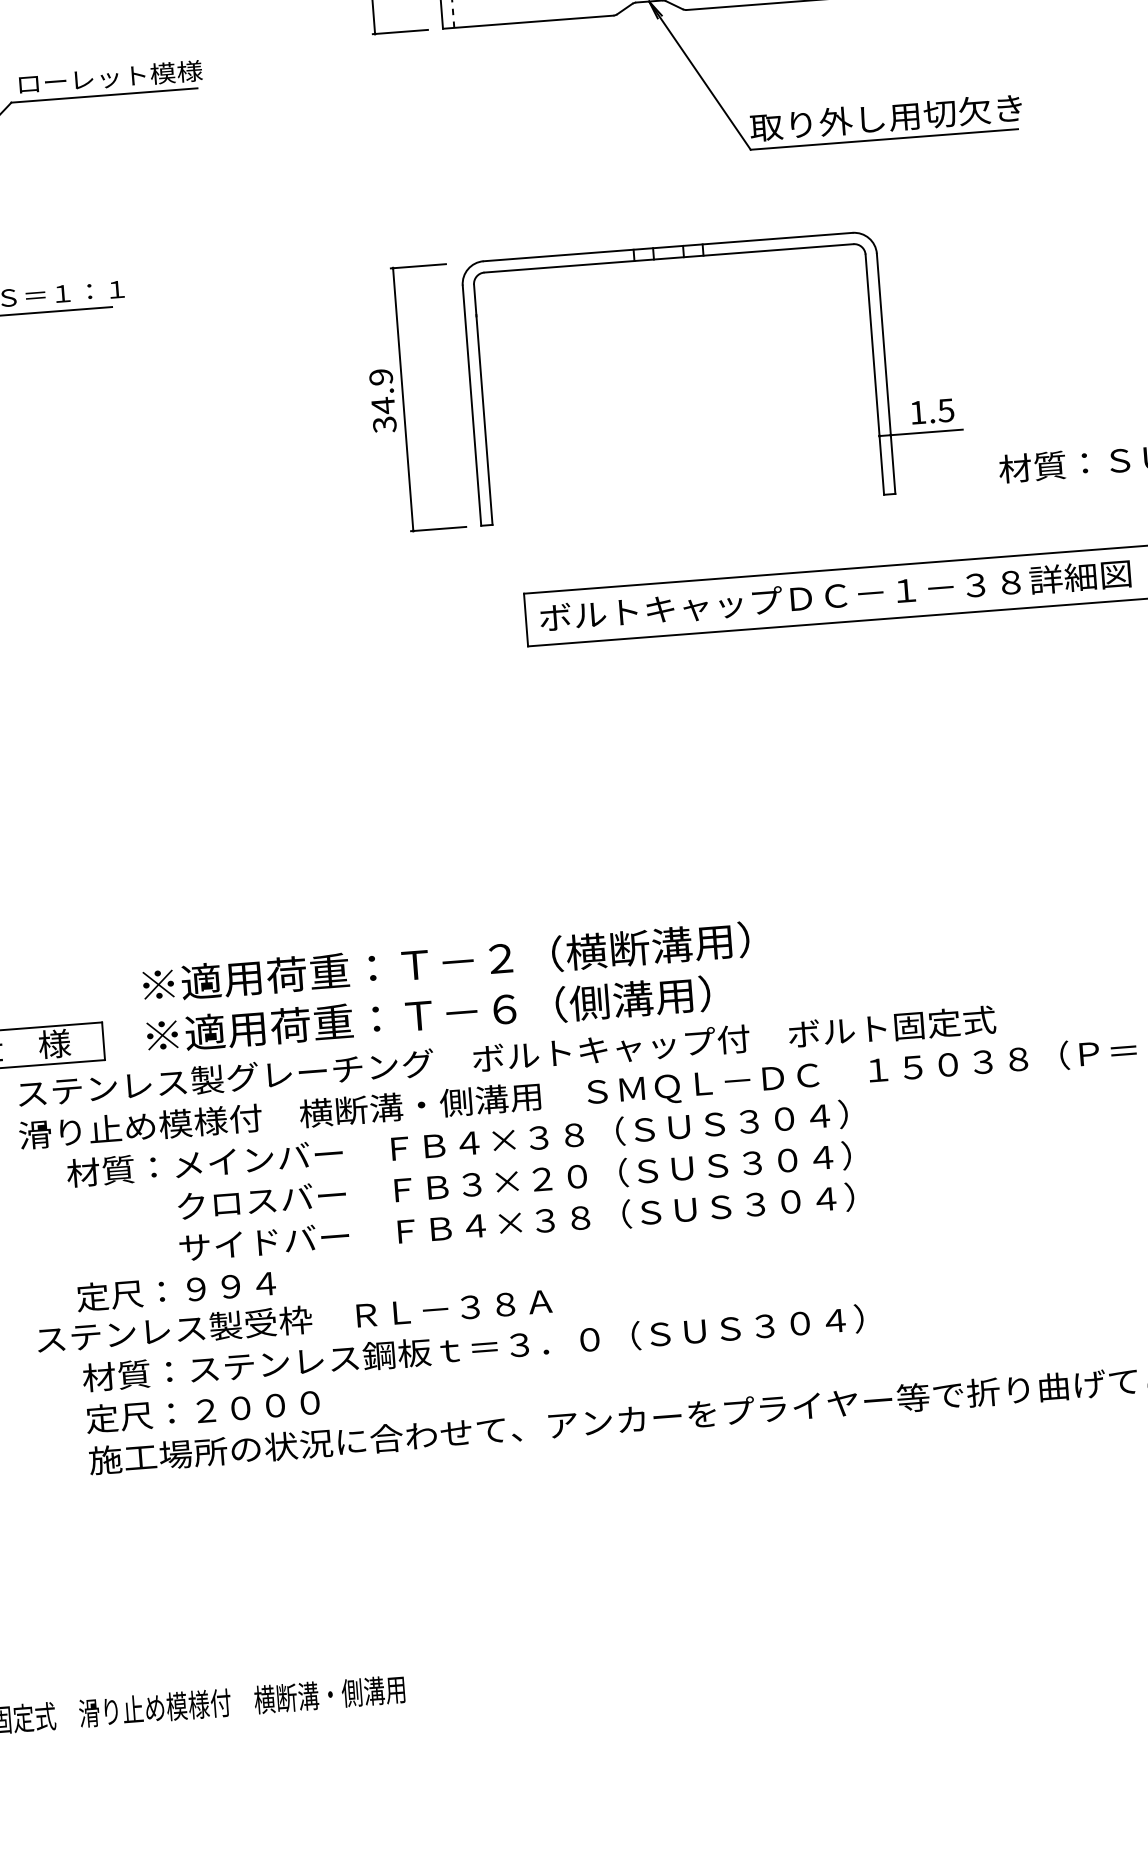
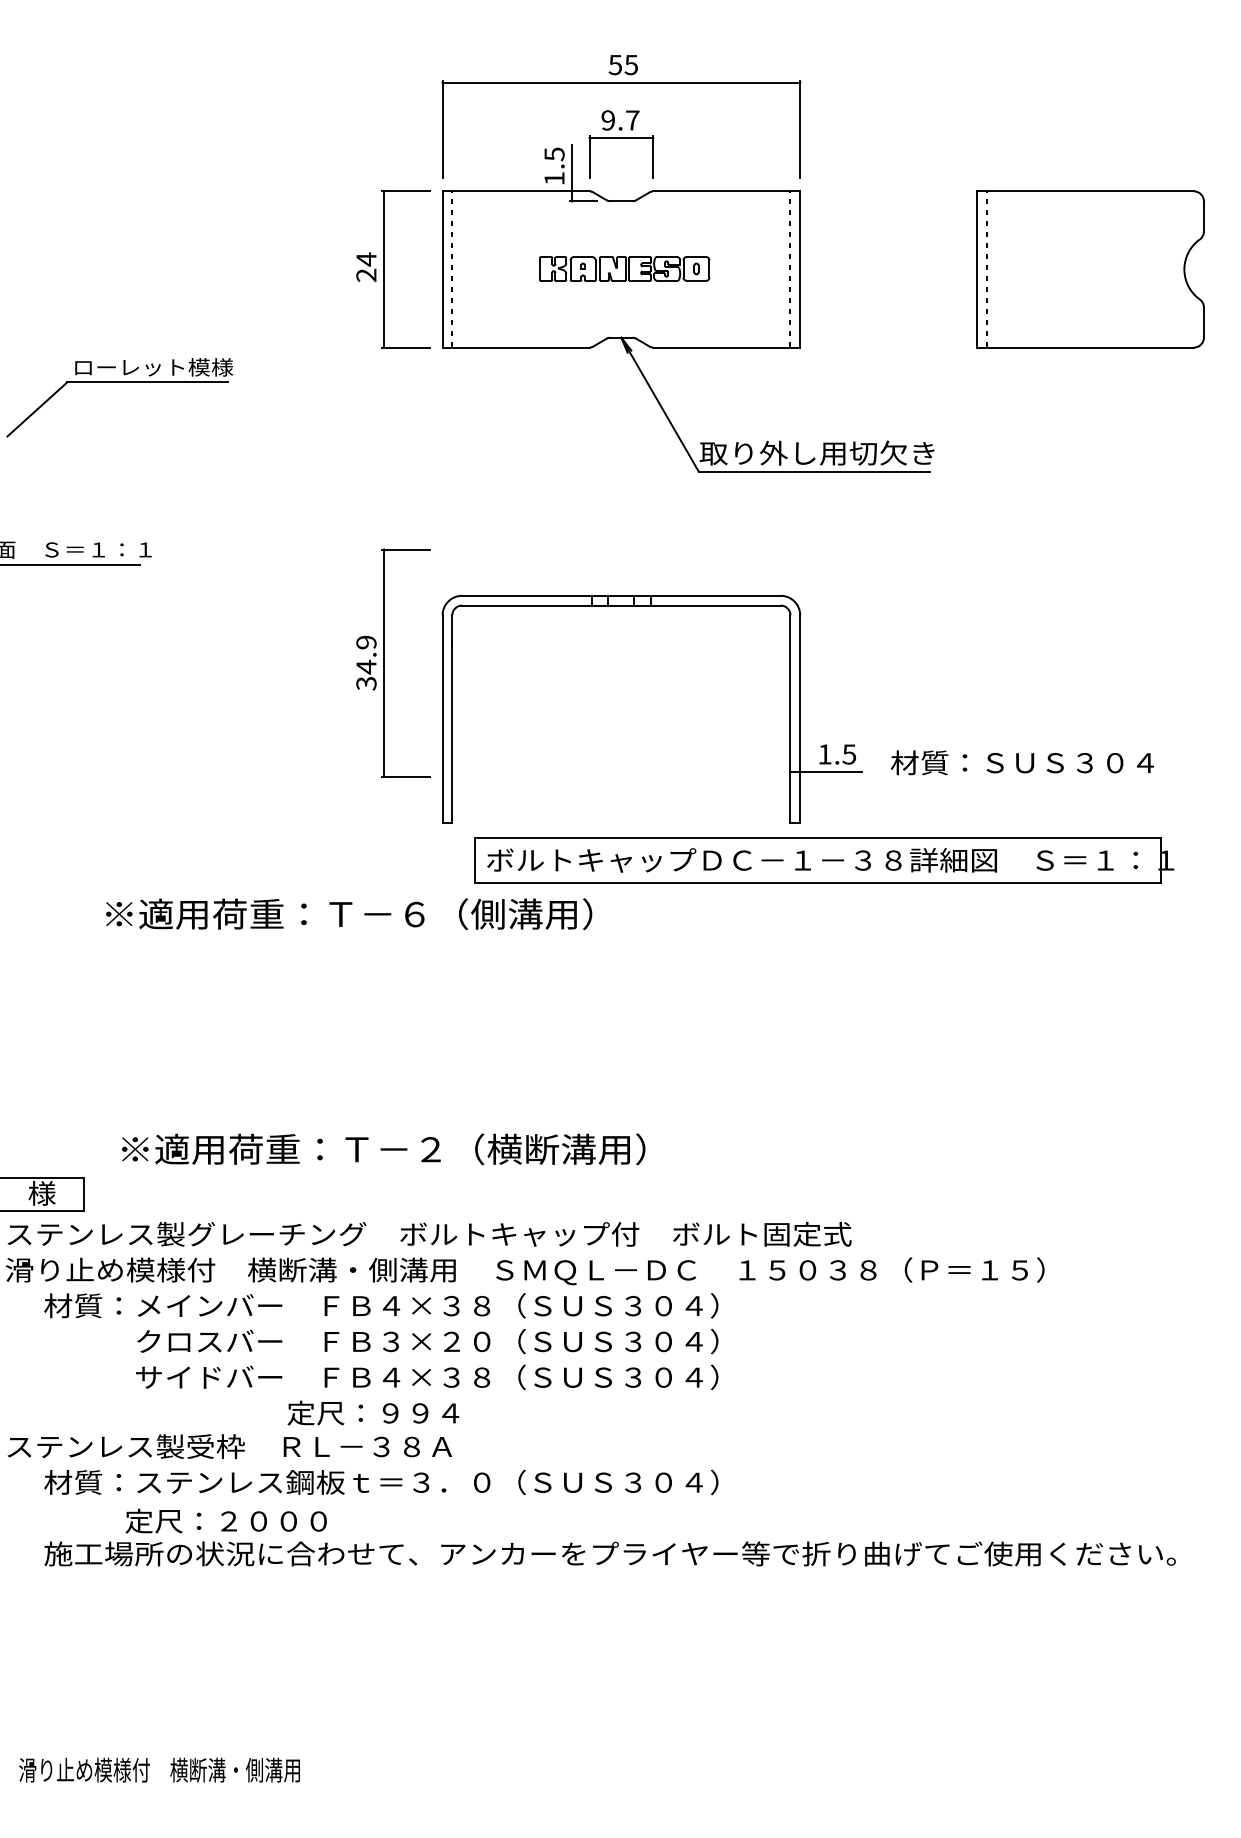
part: (703, 256) -> (651, 606), moved
text: (429, 1014) -> (349, 913), moved
text: (176, 1289) -> (373, 1412), moved
text: (202, 1410) -> (225, 1520), moved

